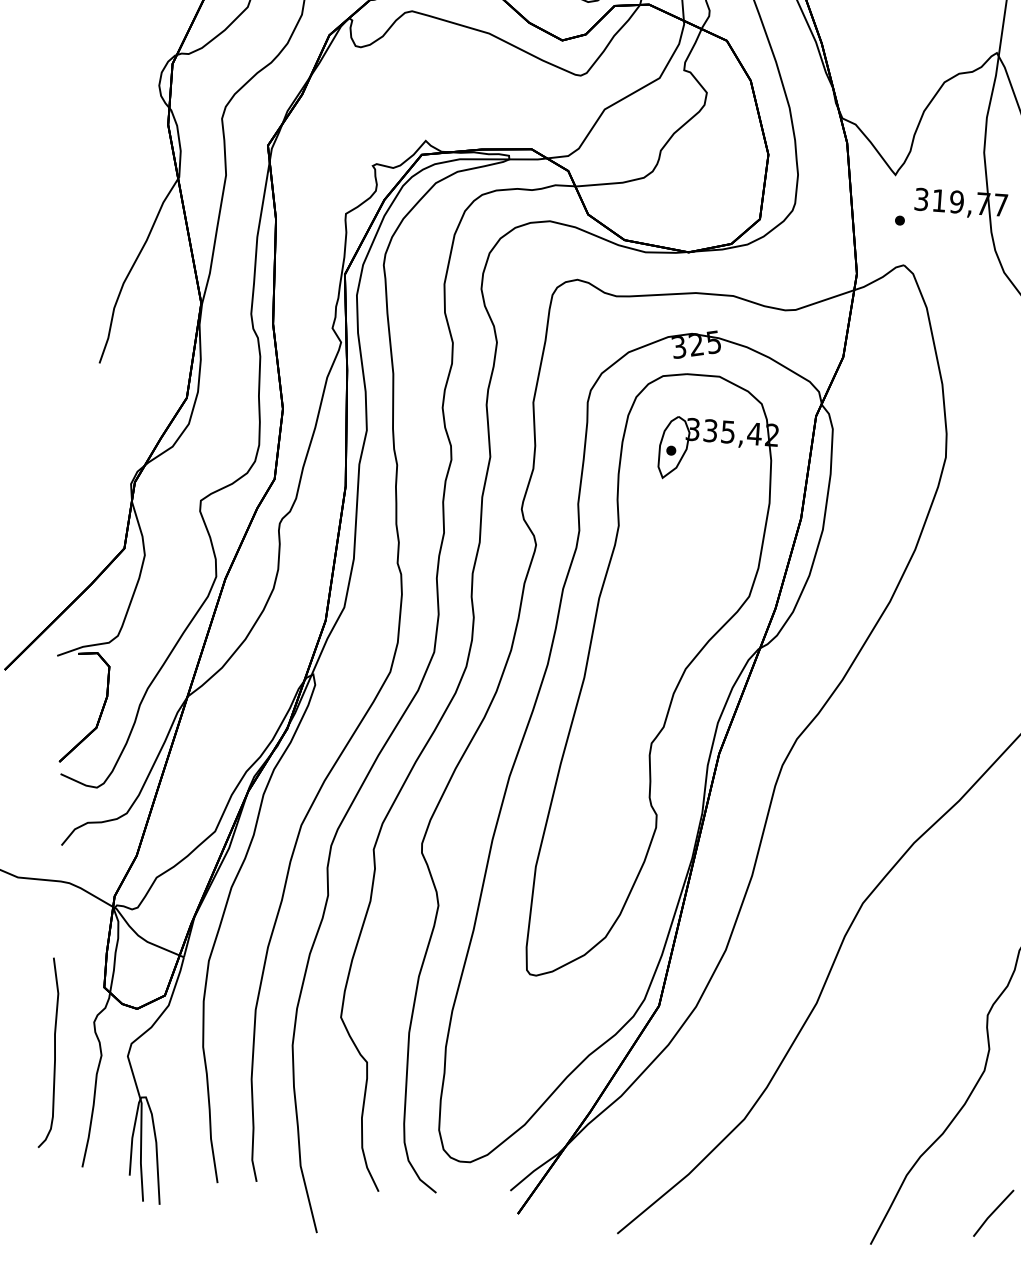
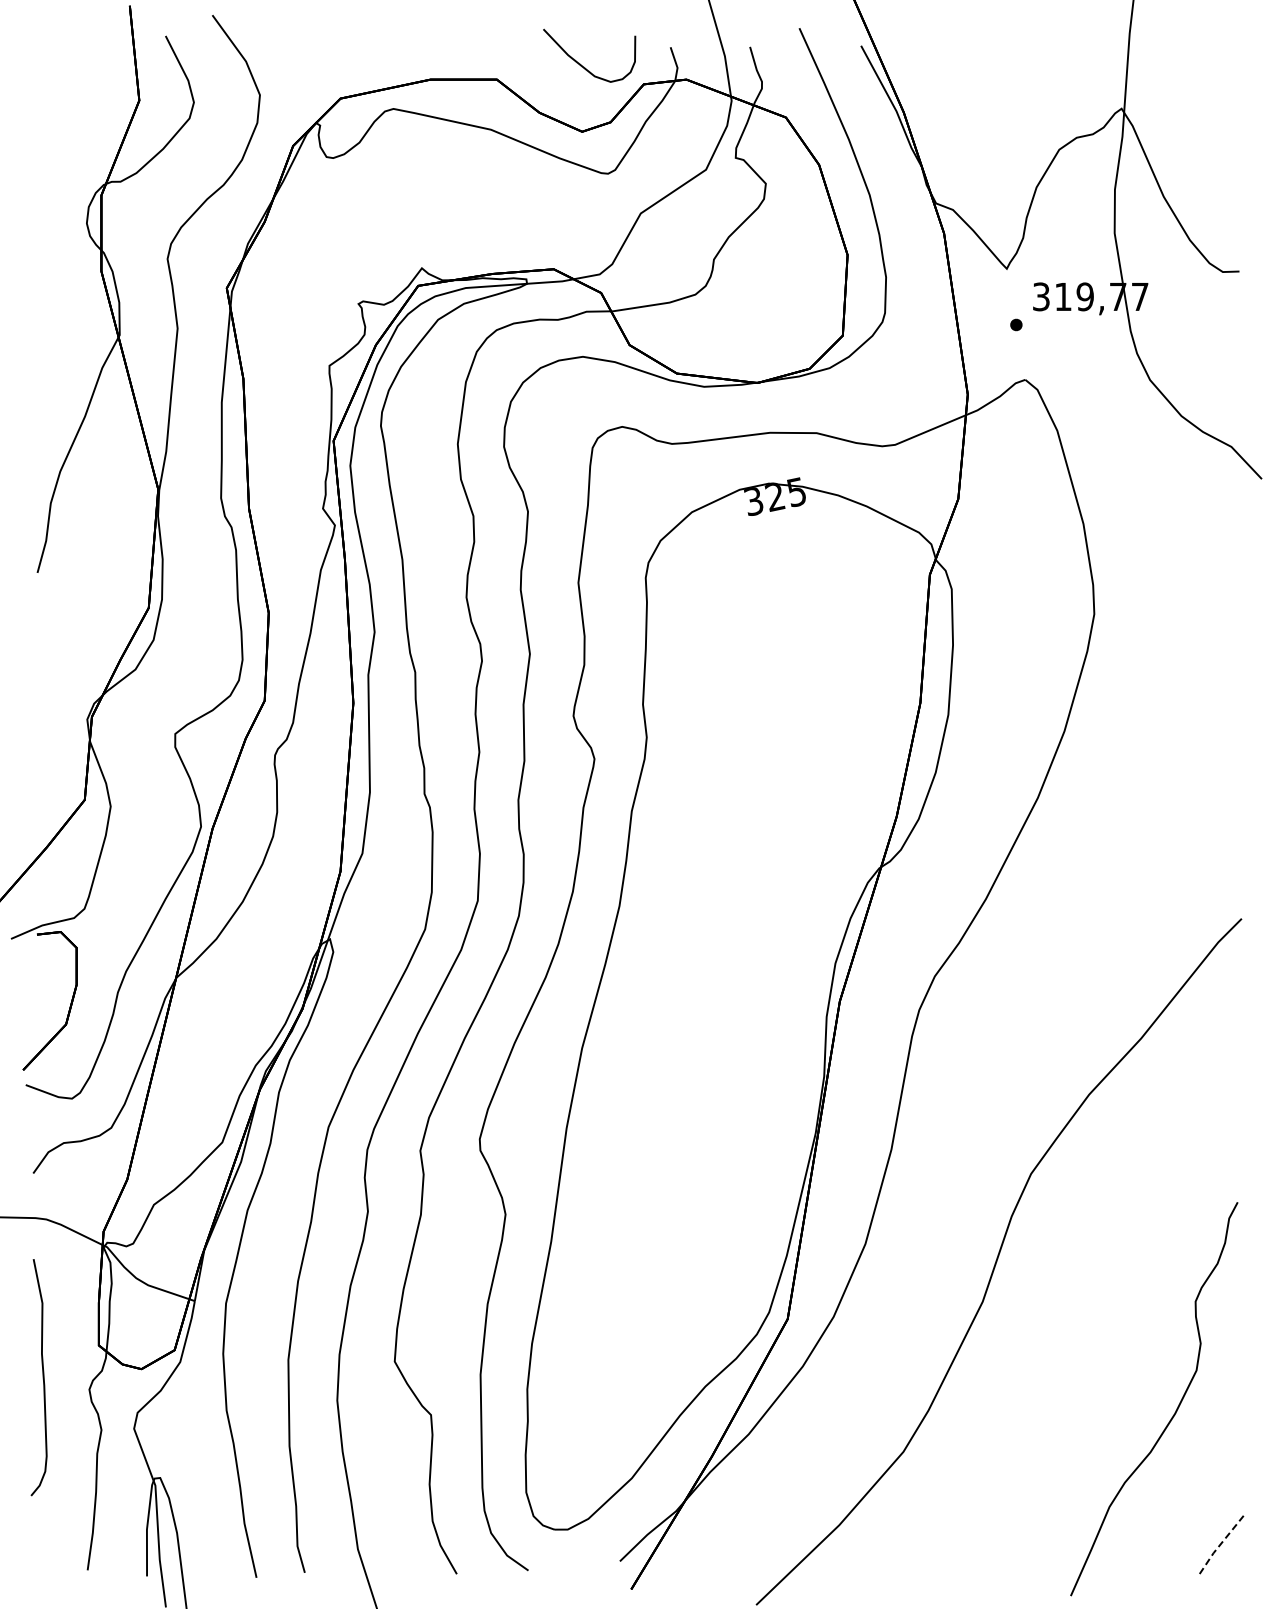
part: (652, 677) -> (750, 913), removed
curve: (54, 1053) -> (42, 1377), moved
line: (992, 1213) -> (1219, 1546), solid -> dashed

